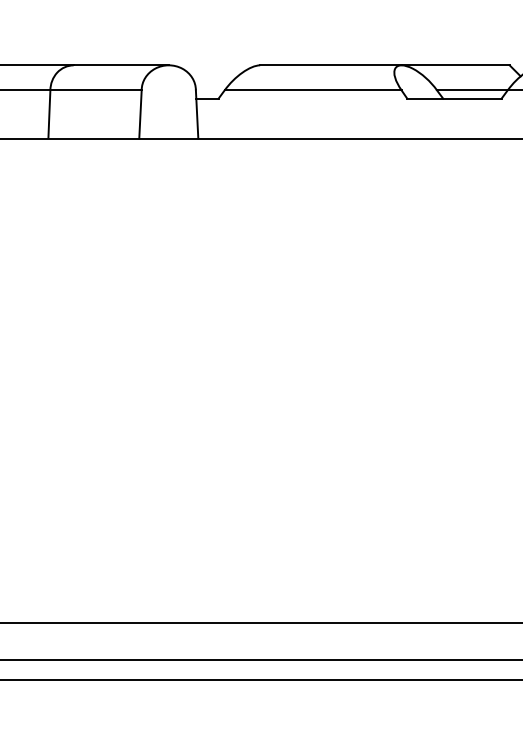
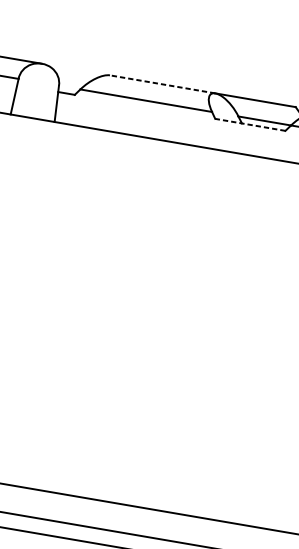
line: (330, 65) -> (162, 84), solid -> dashed
line: (453, 98) -> (249, 124), solid -> dashed

